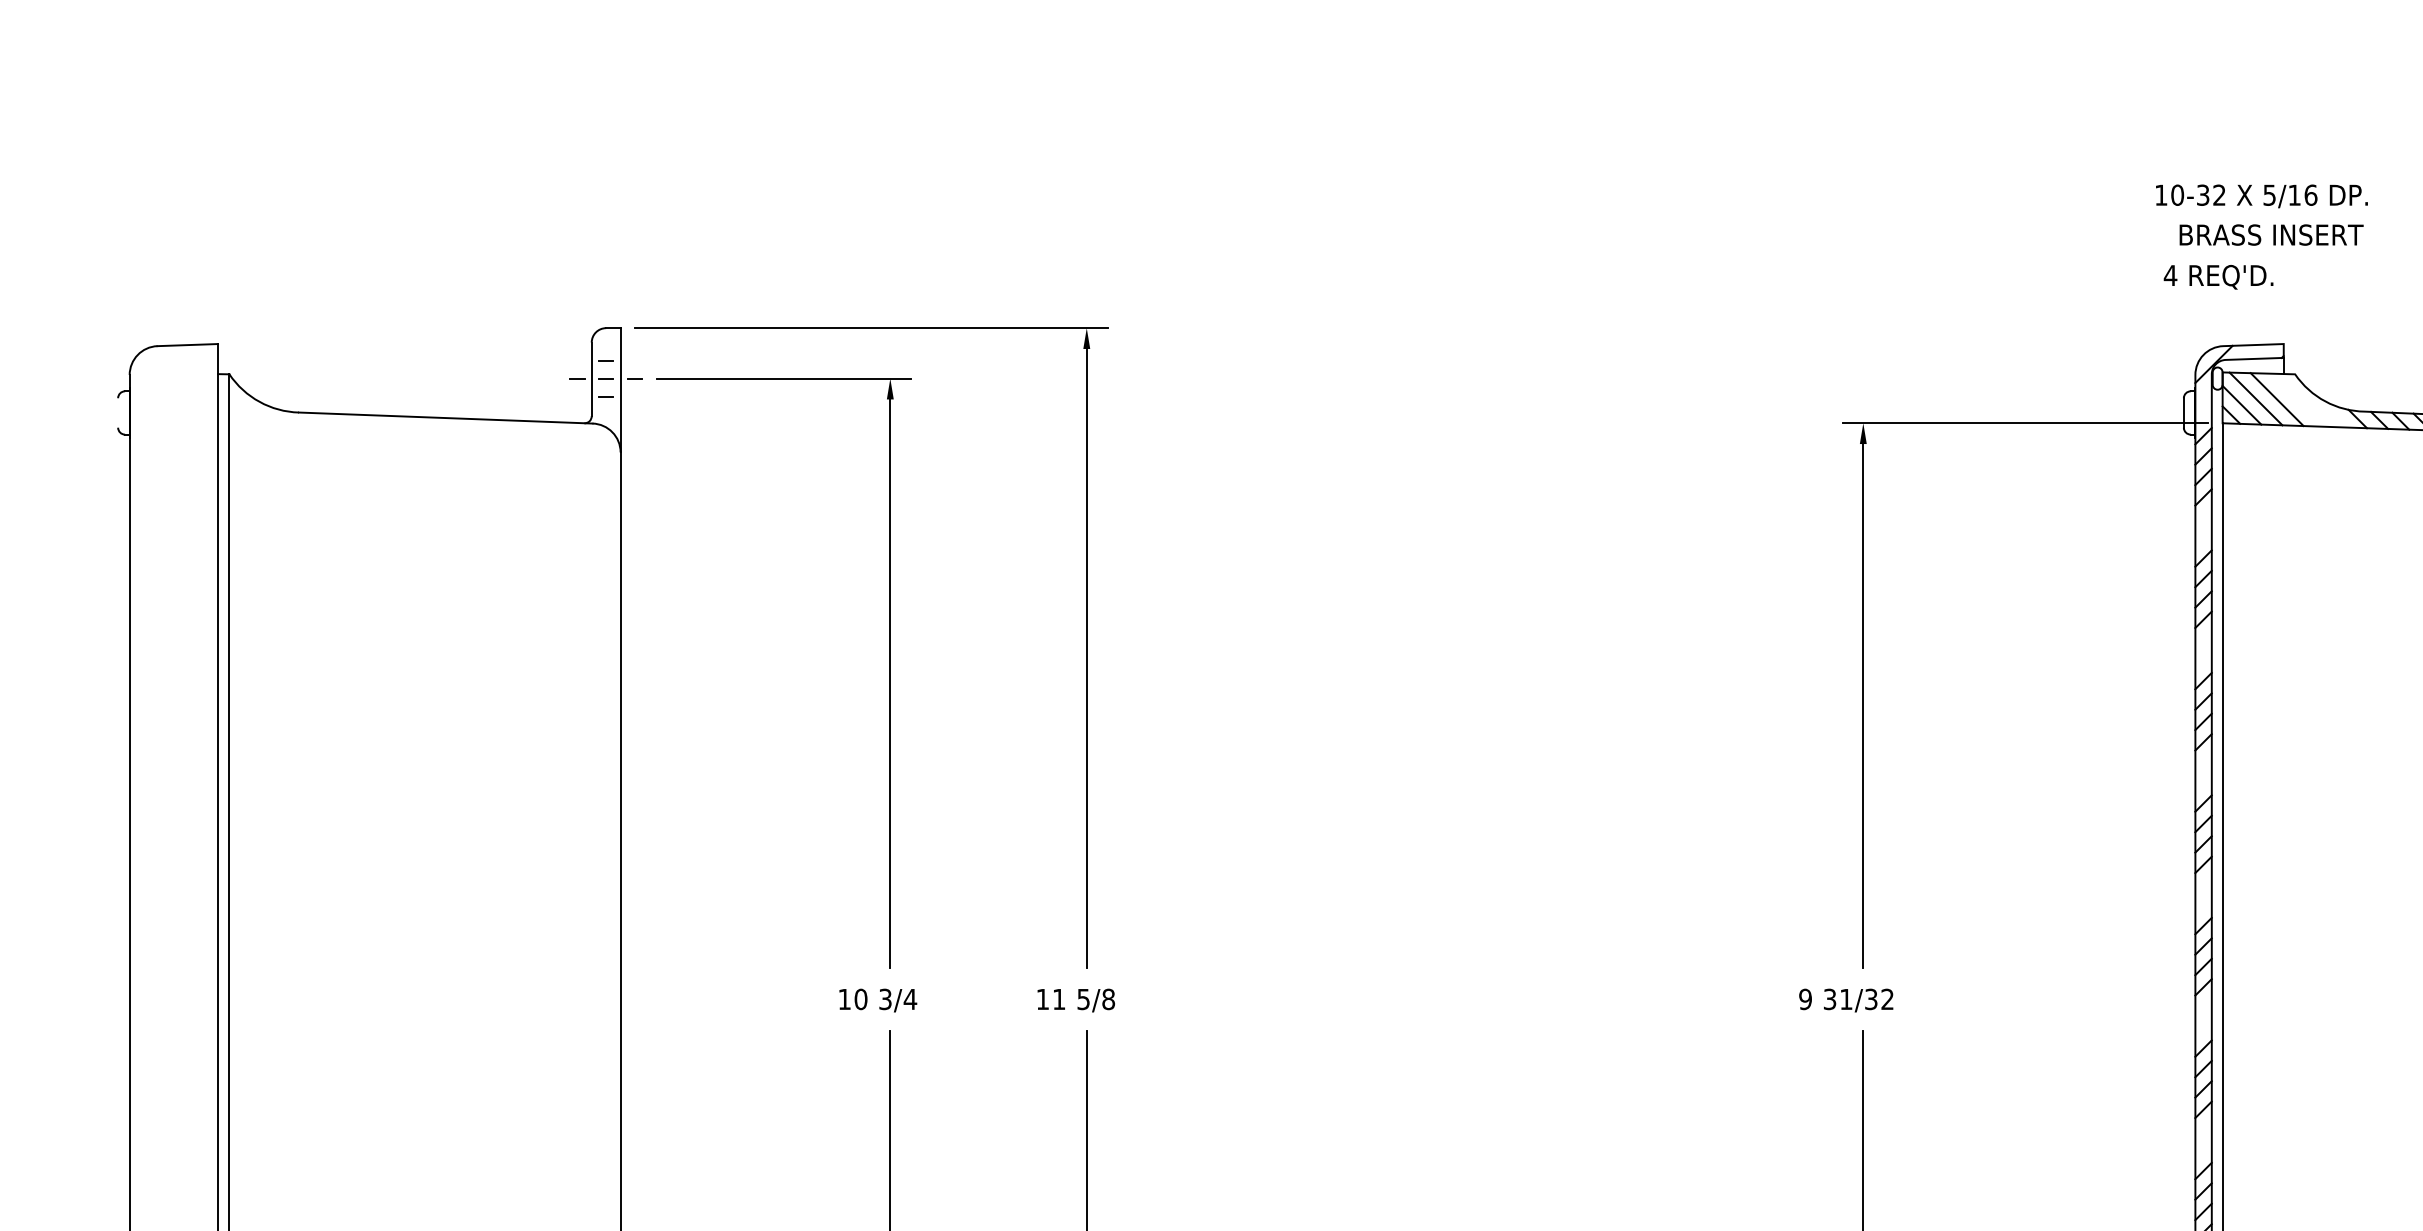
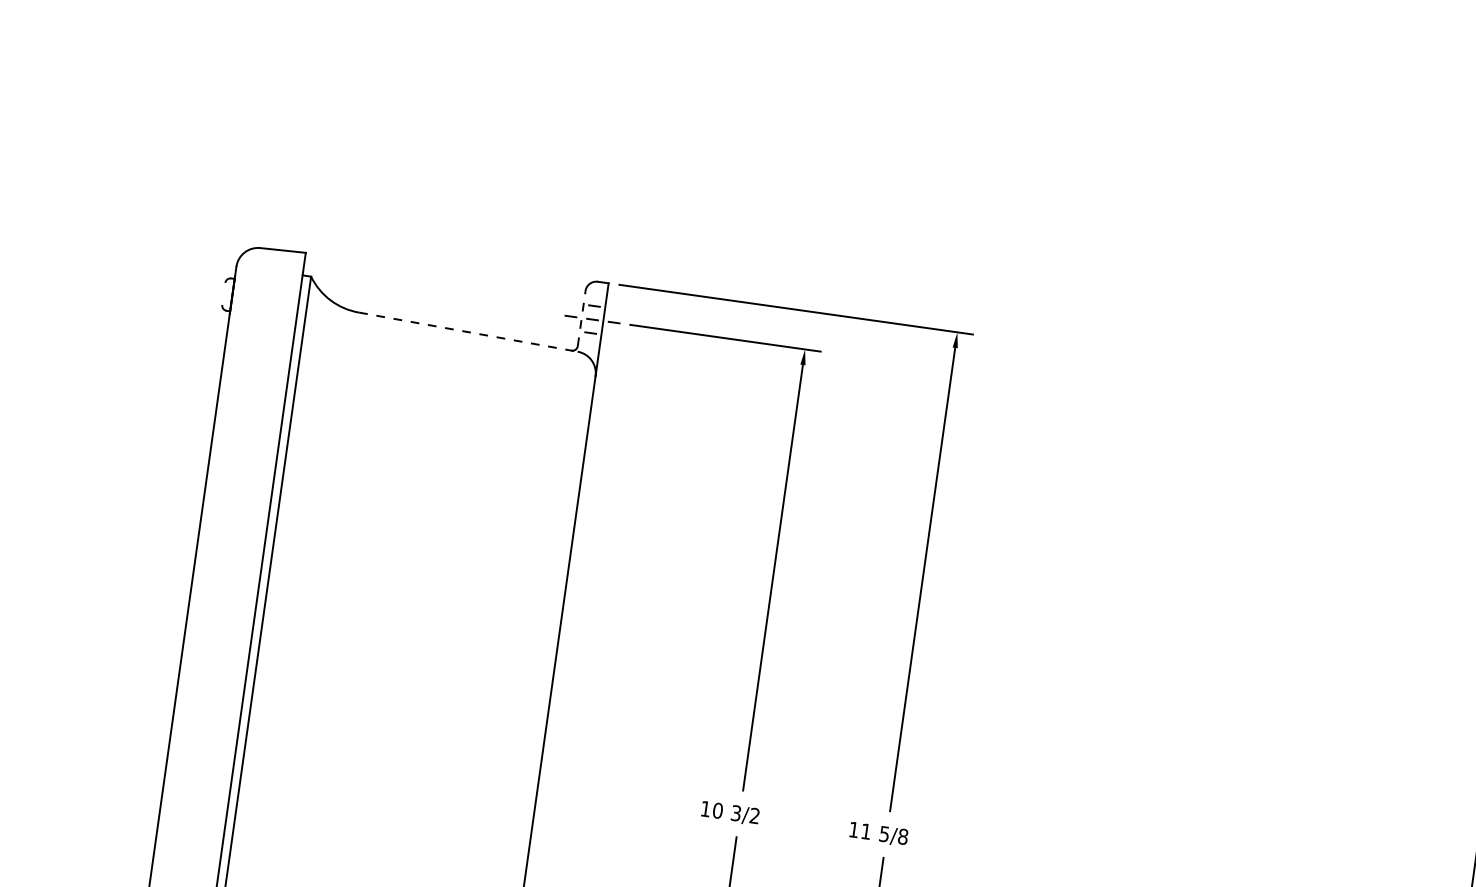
line: (591, 379) -> (581, 318), solid -> dashed
line: (445, 418) -> (468, 332), solid -> dashed
text: (910, 998) -> (755, 815), 3/4 -> 3/2

